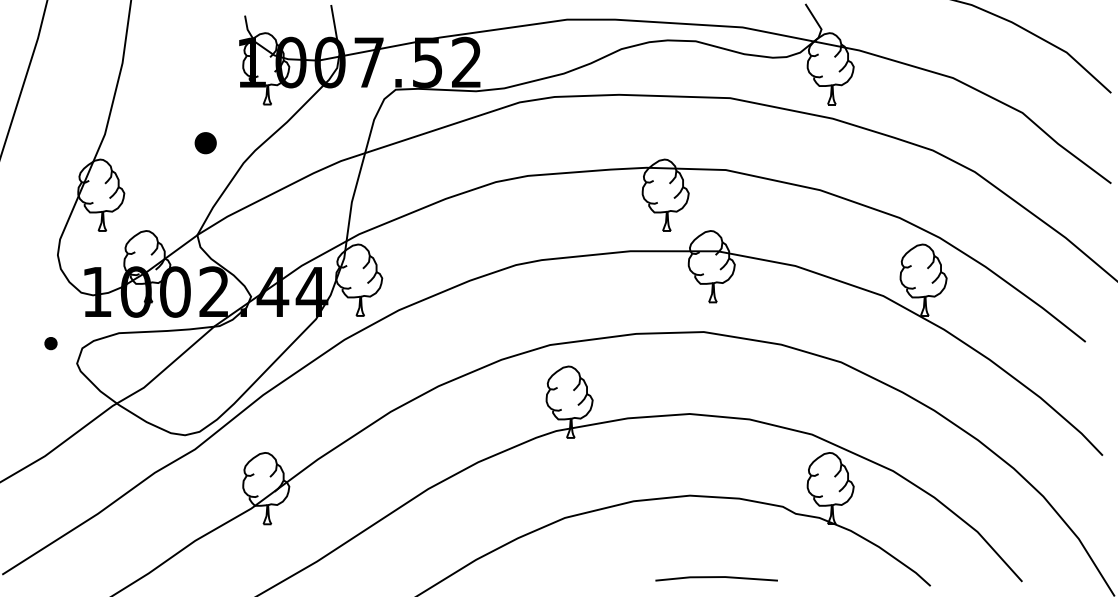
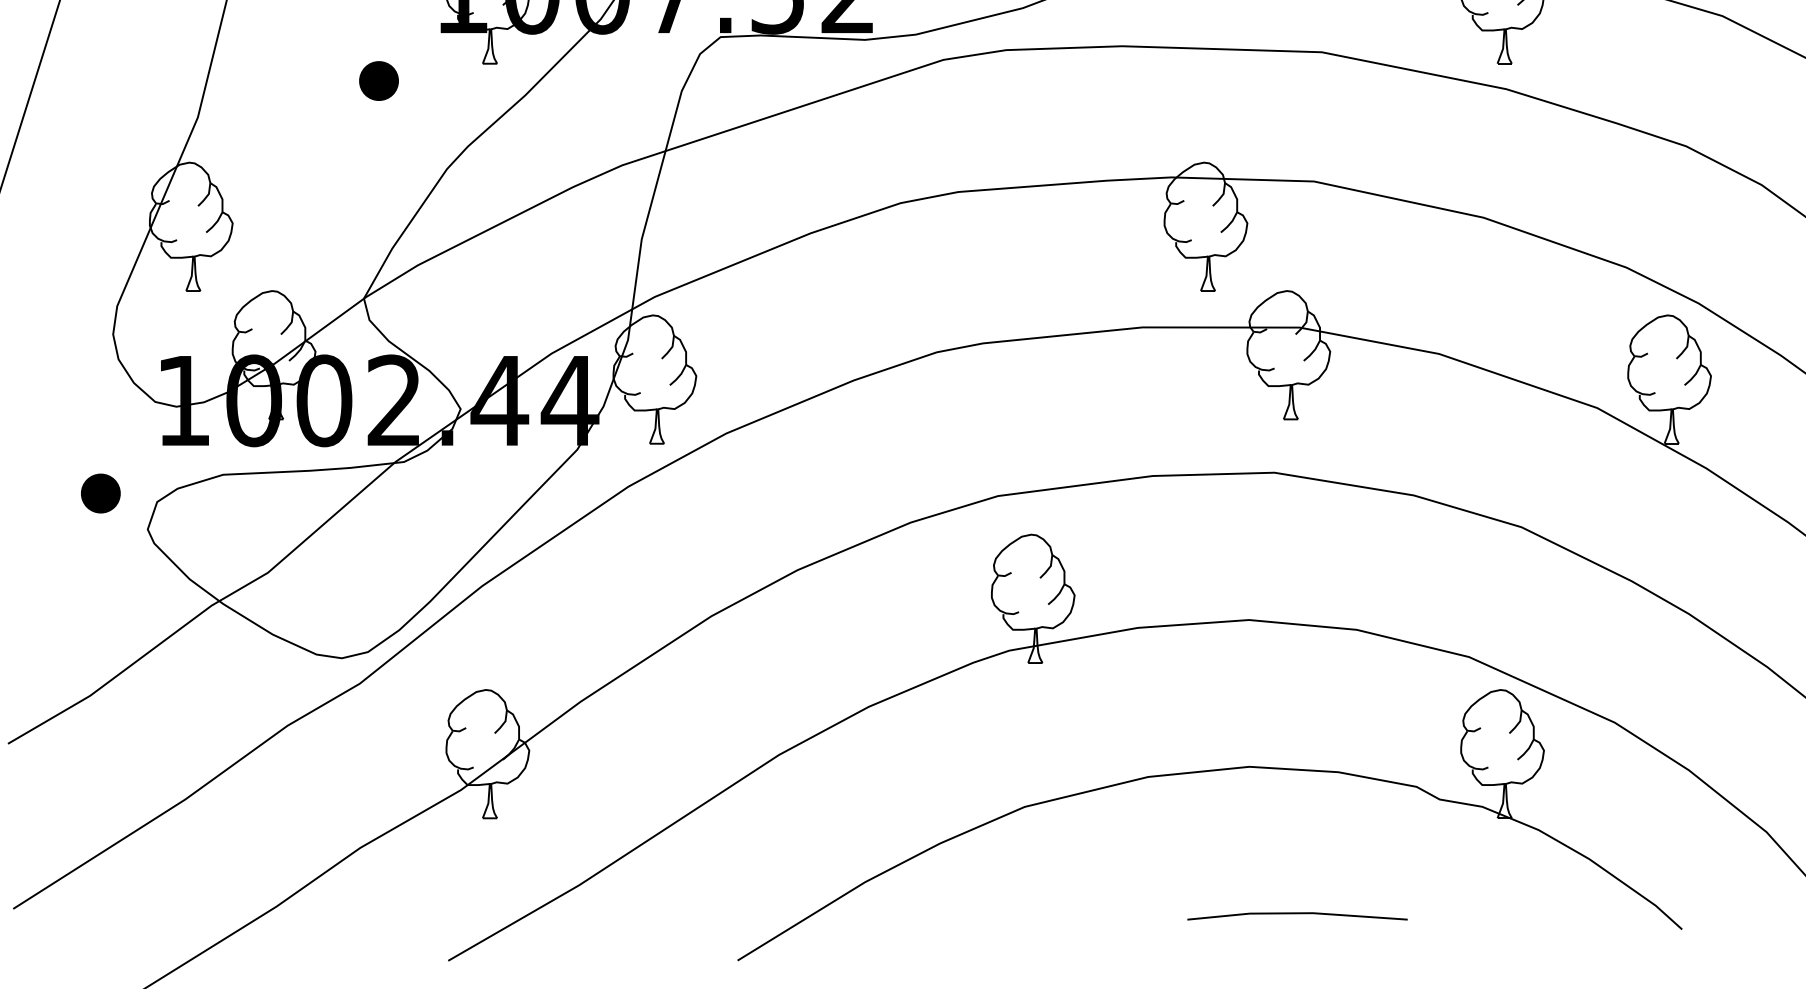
part: (205, 143) -> (378, 81), moved
part: (50, 343) -> (99, 493), size x1.67

